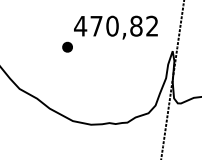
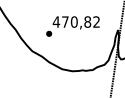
text: (109, 34) -> (72, 26), moved

